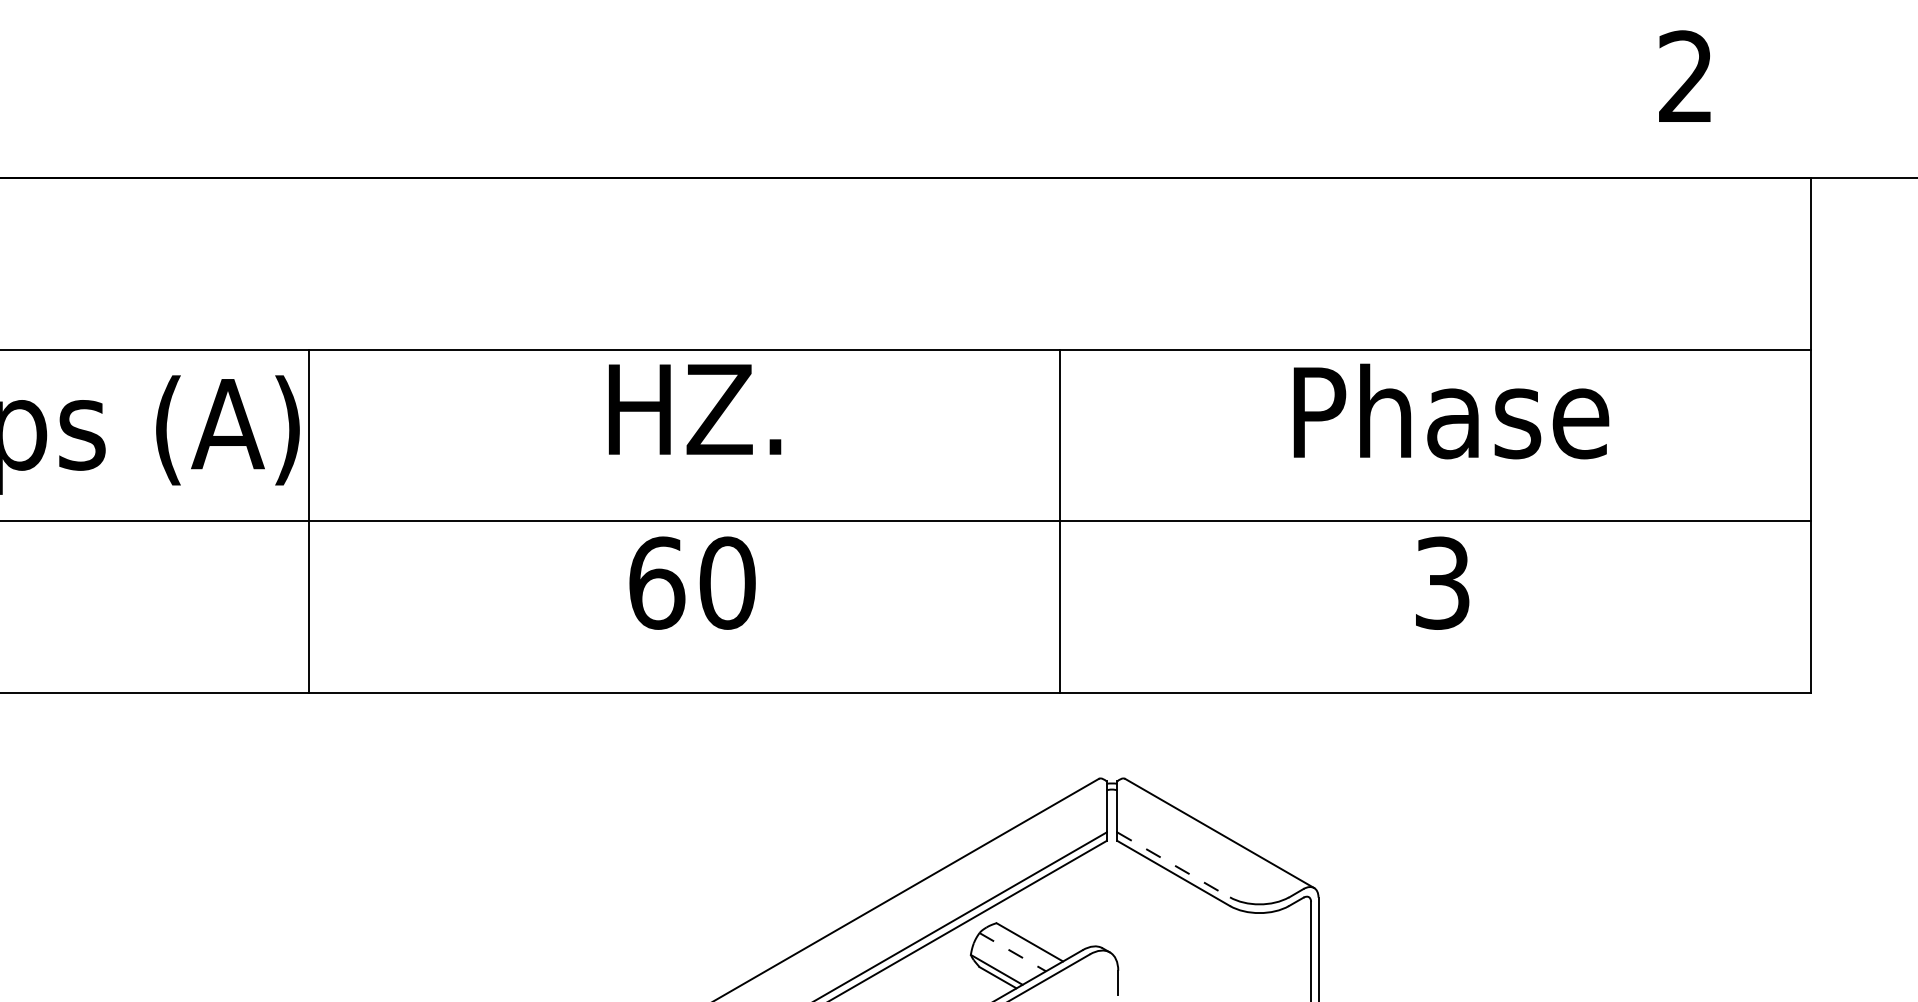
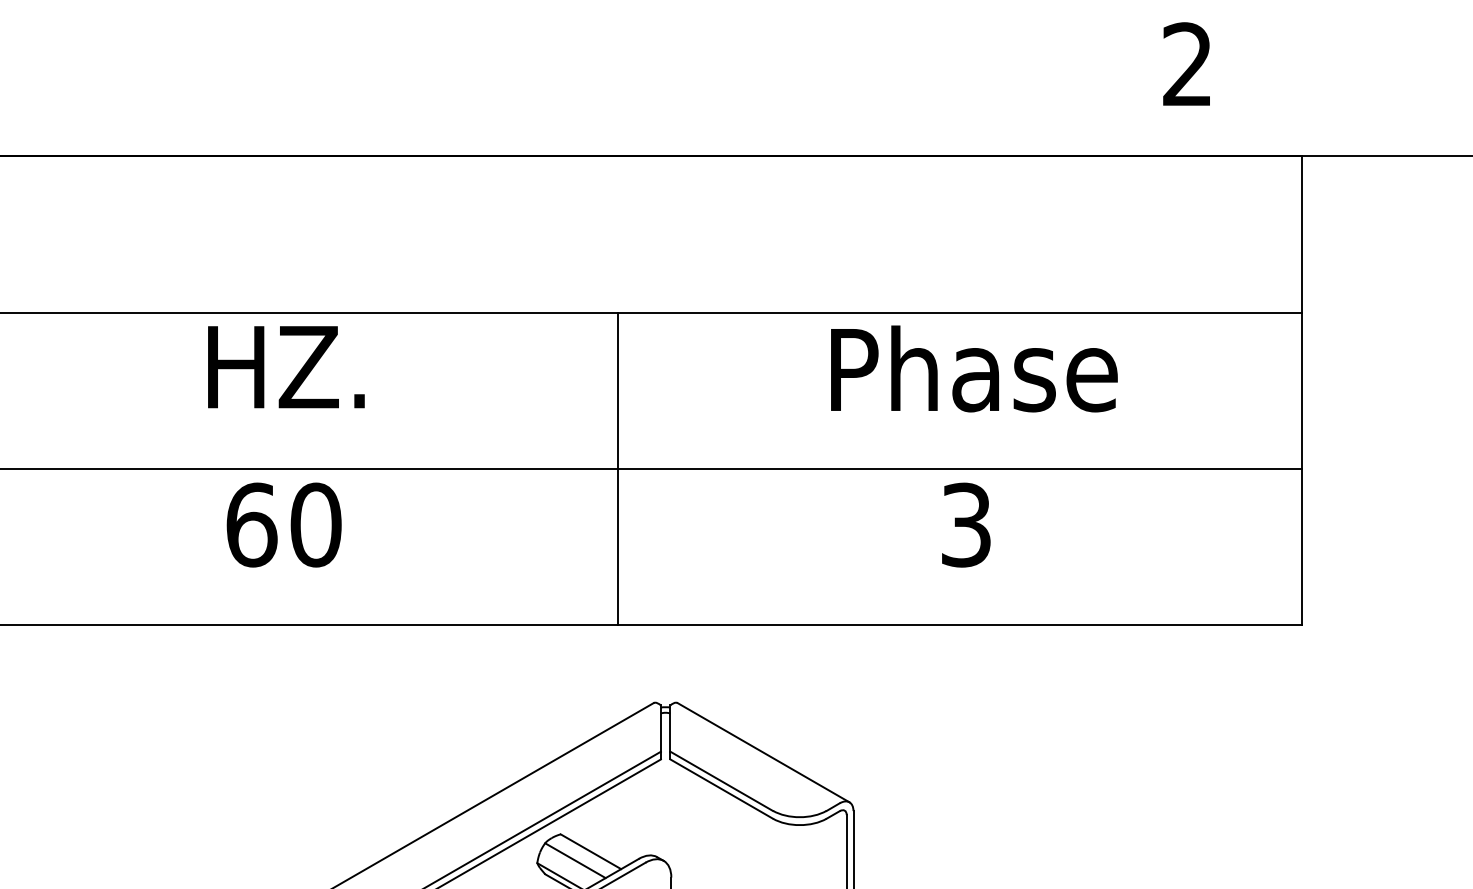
line: (1174, 865) -> (722, 781), dashed -> solid
line: (1013, 952) -> (576, 860), dashed -> solid

